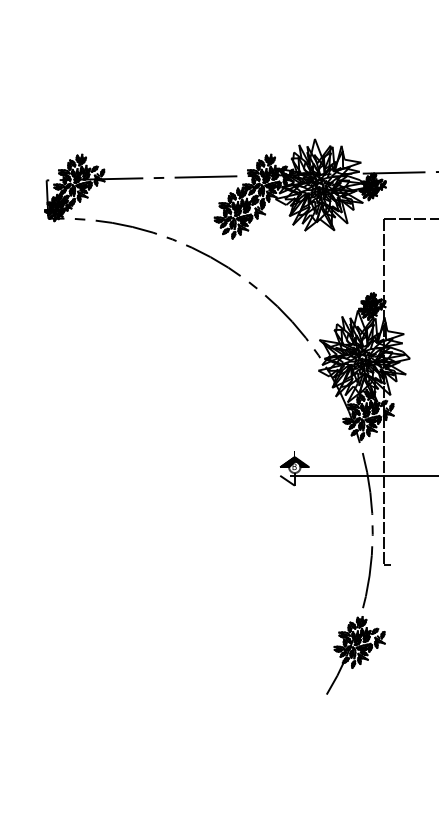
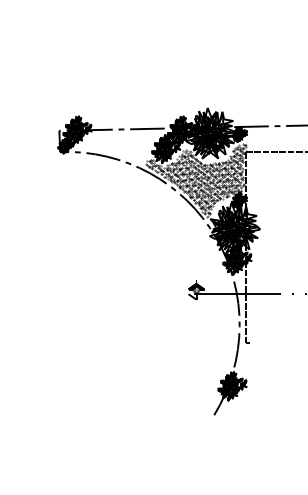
hatch: (292, 270) -> (195, 180), added

